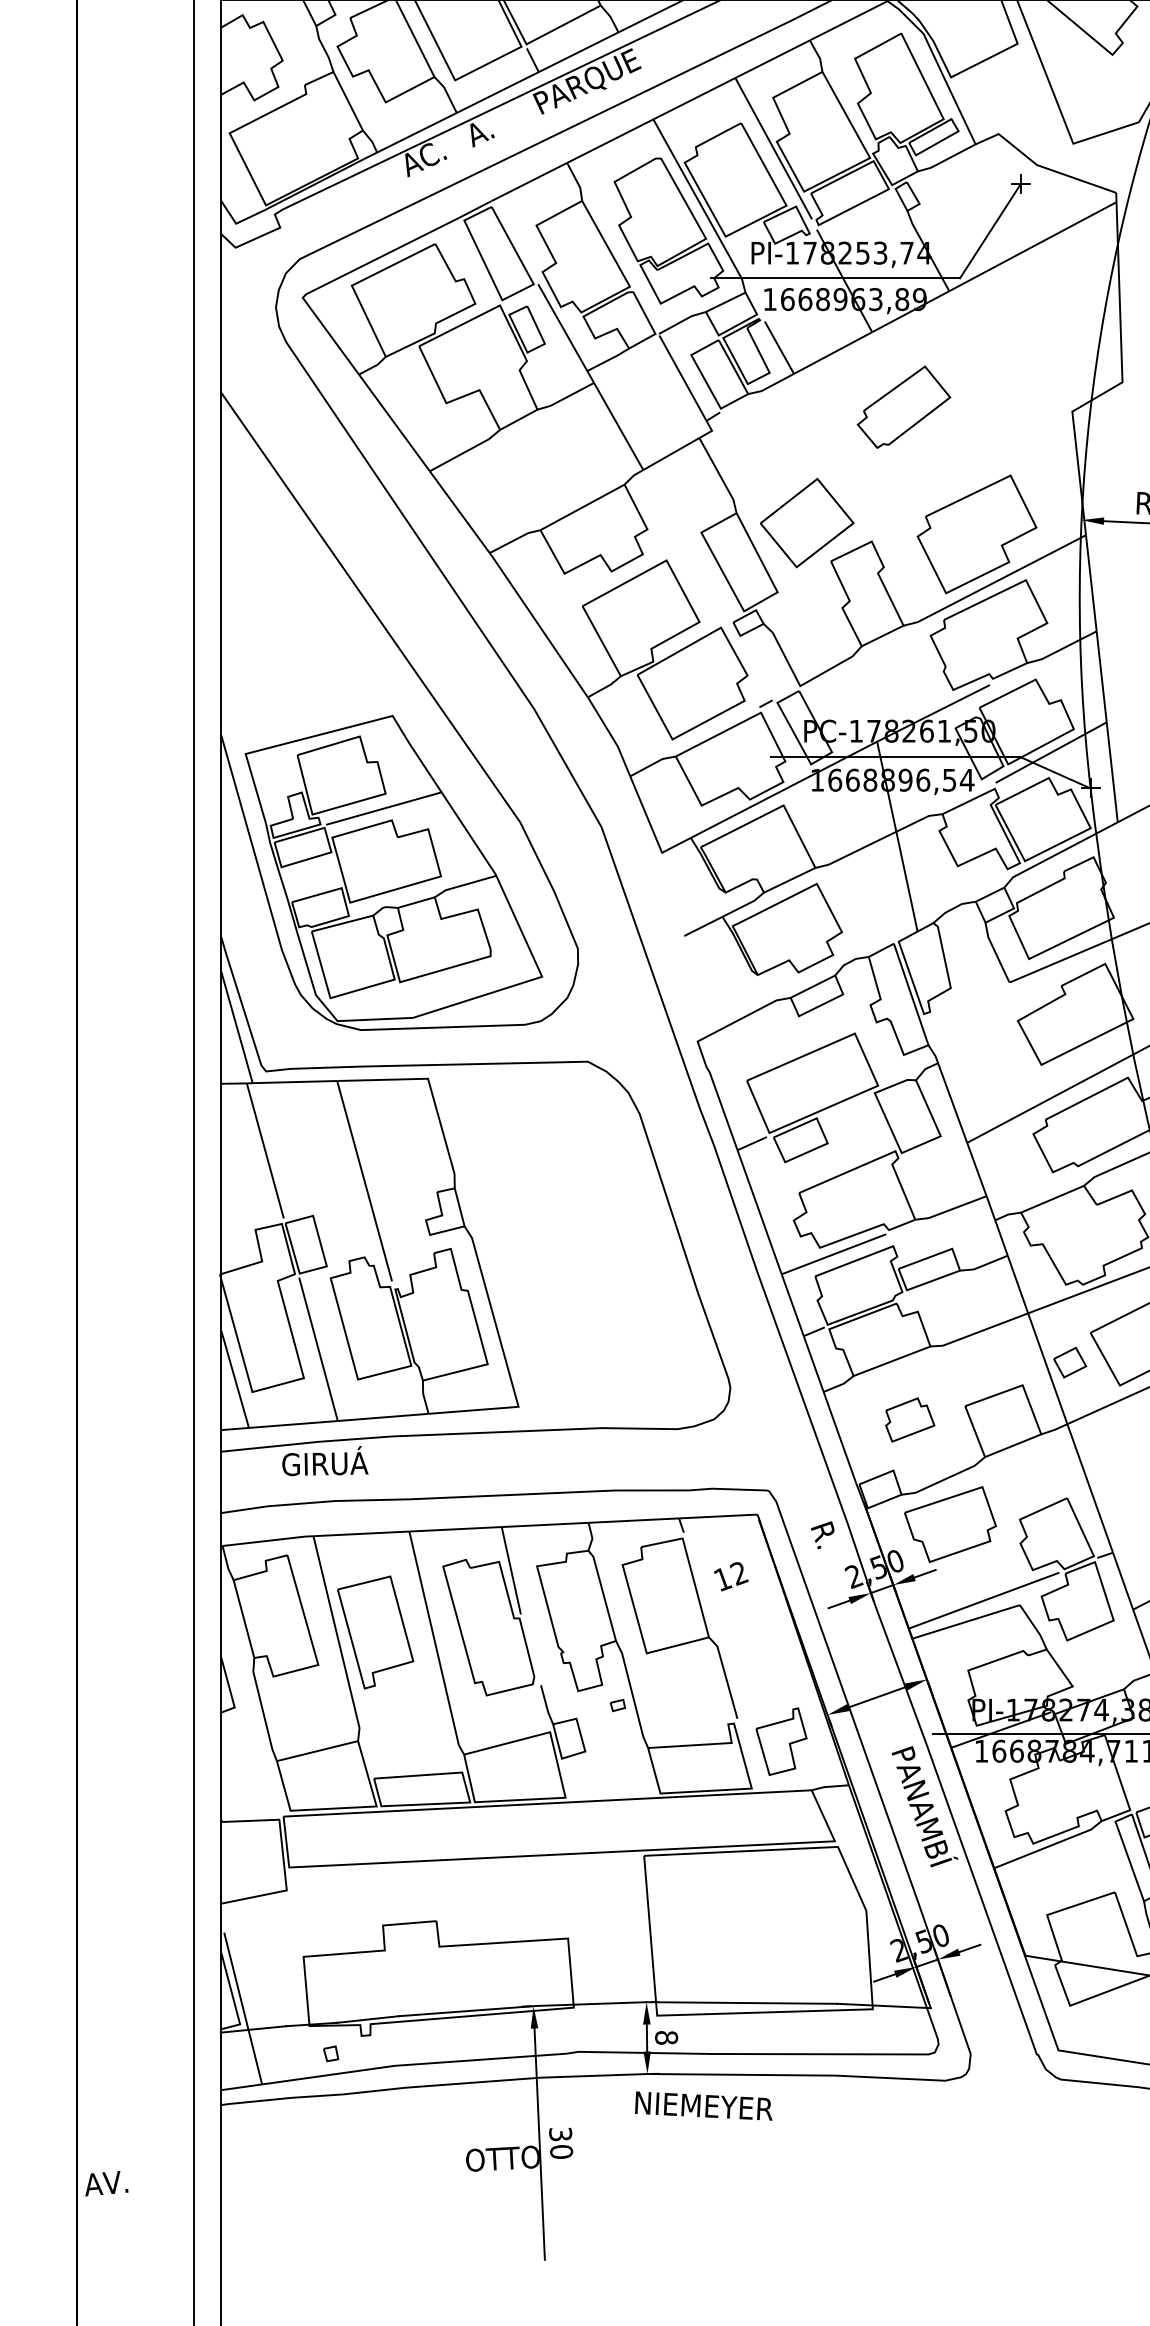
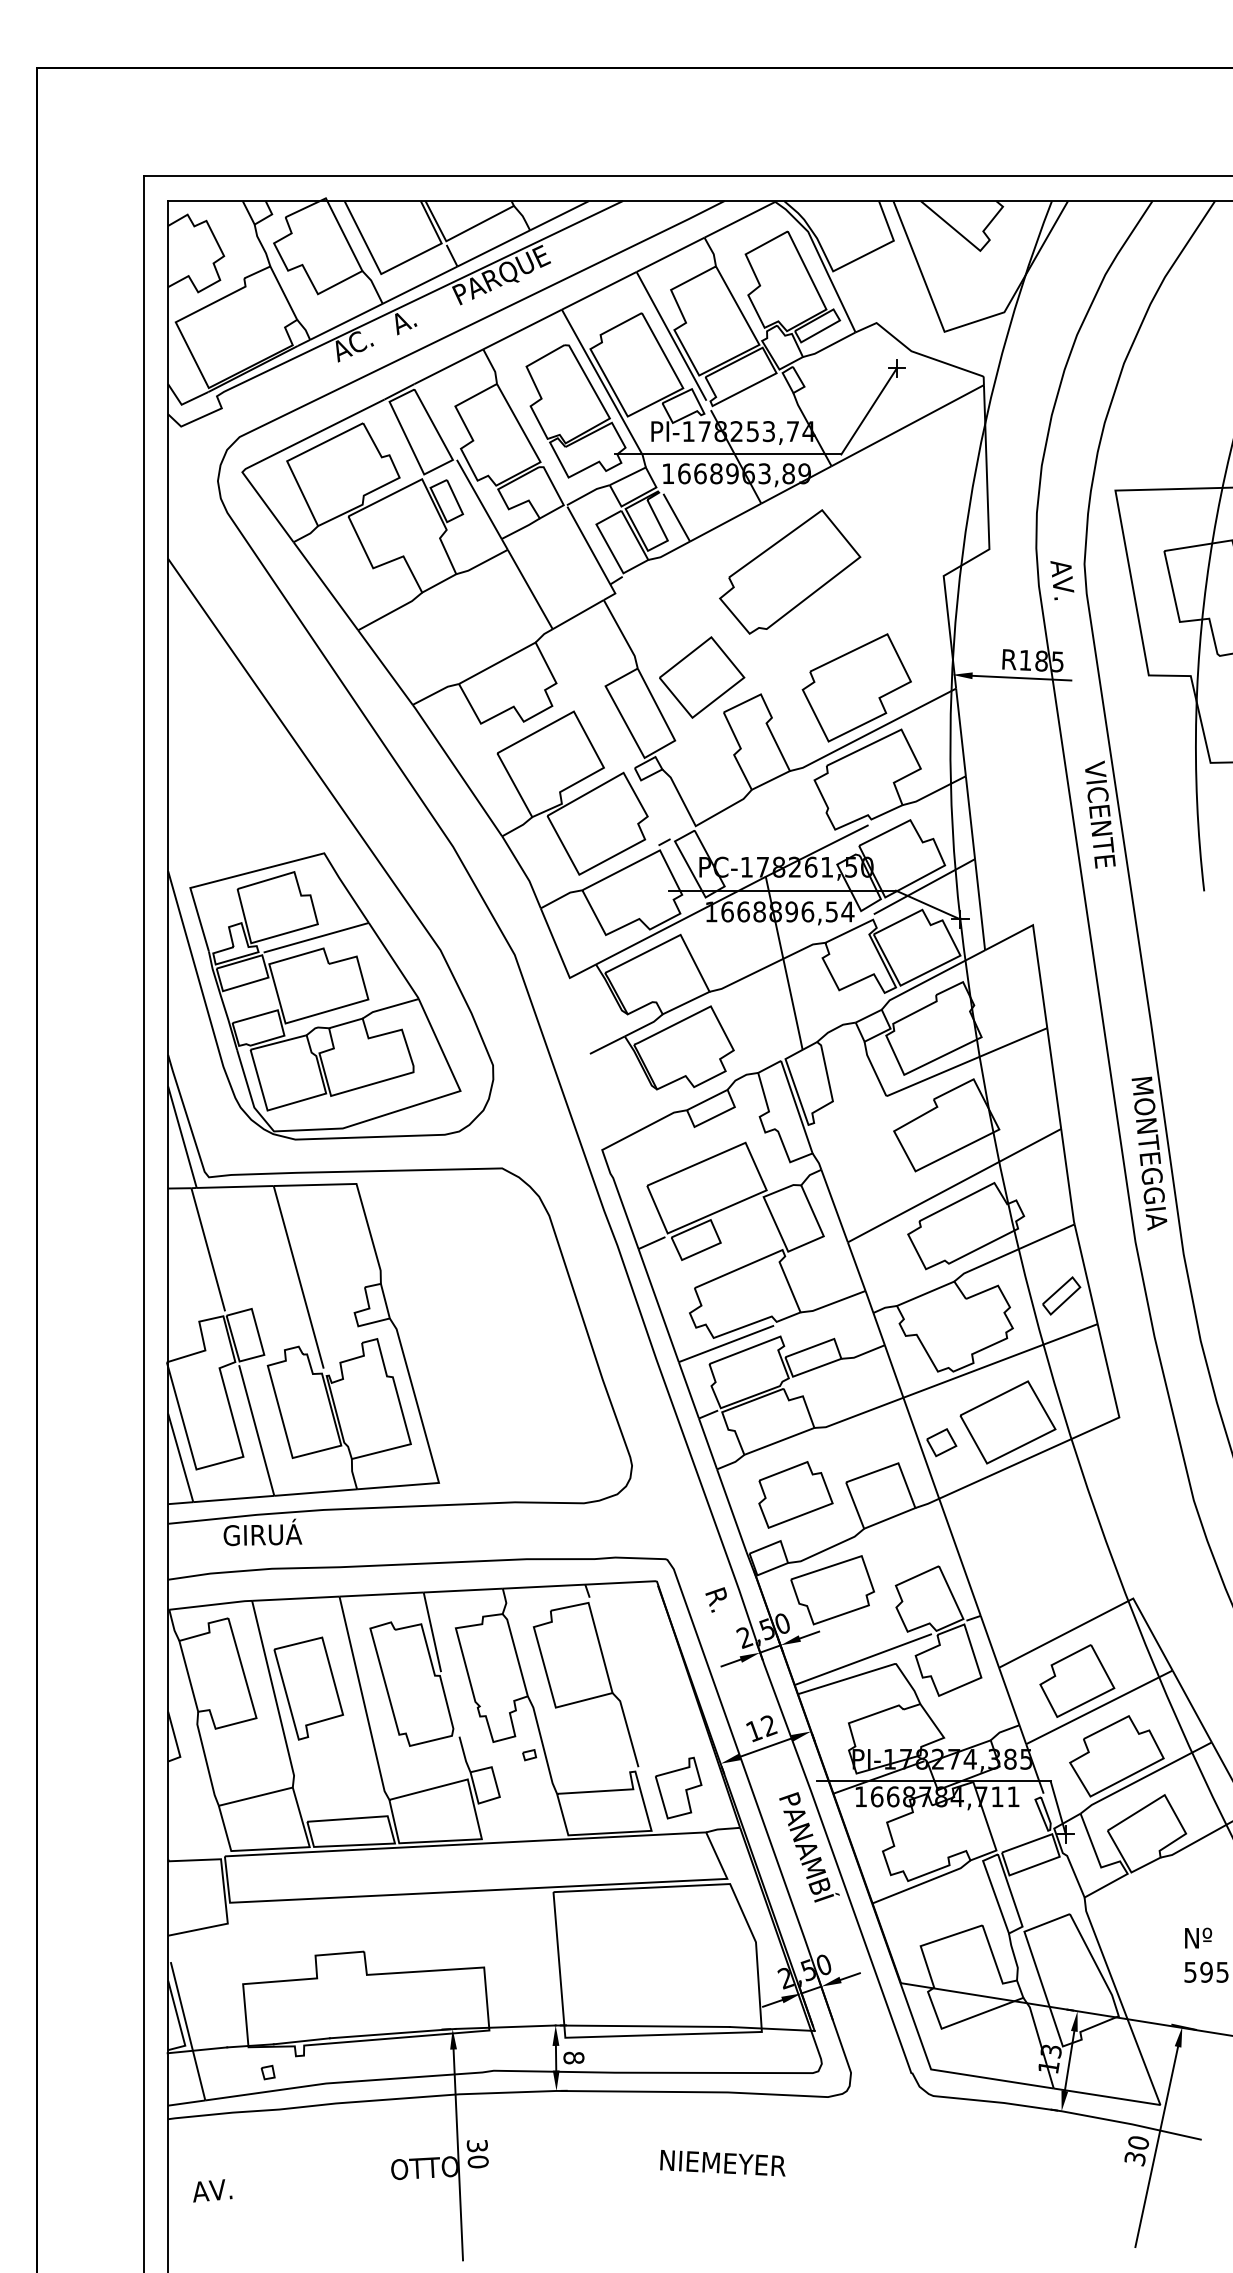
part: (904, 406) -> (790, 571), size x1.67
part: (909, 1419) -> (795, 1494), size x1.67
text: (730, 1576) -> (761, 1728), moved
text: (703, 2106) -> (722, 2163), moved
text: (106, 2183) -> (212, 2190), moved

